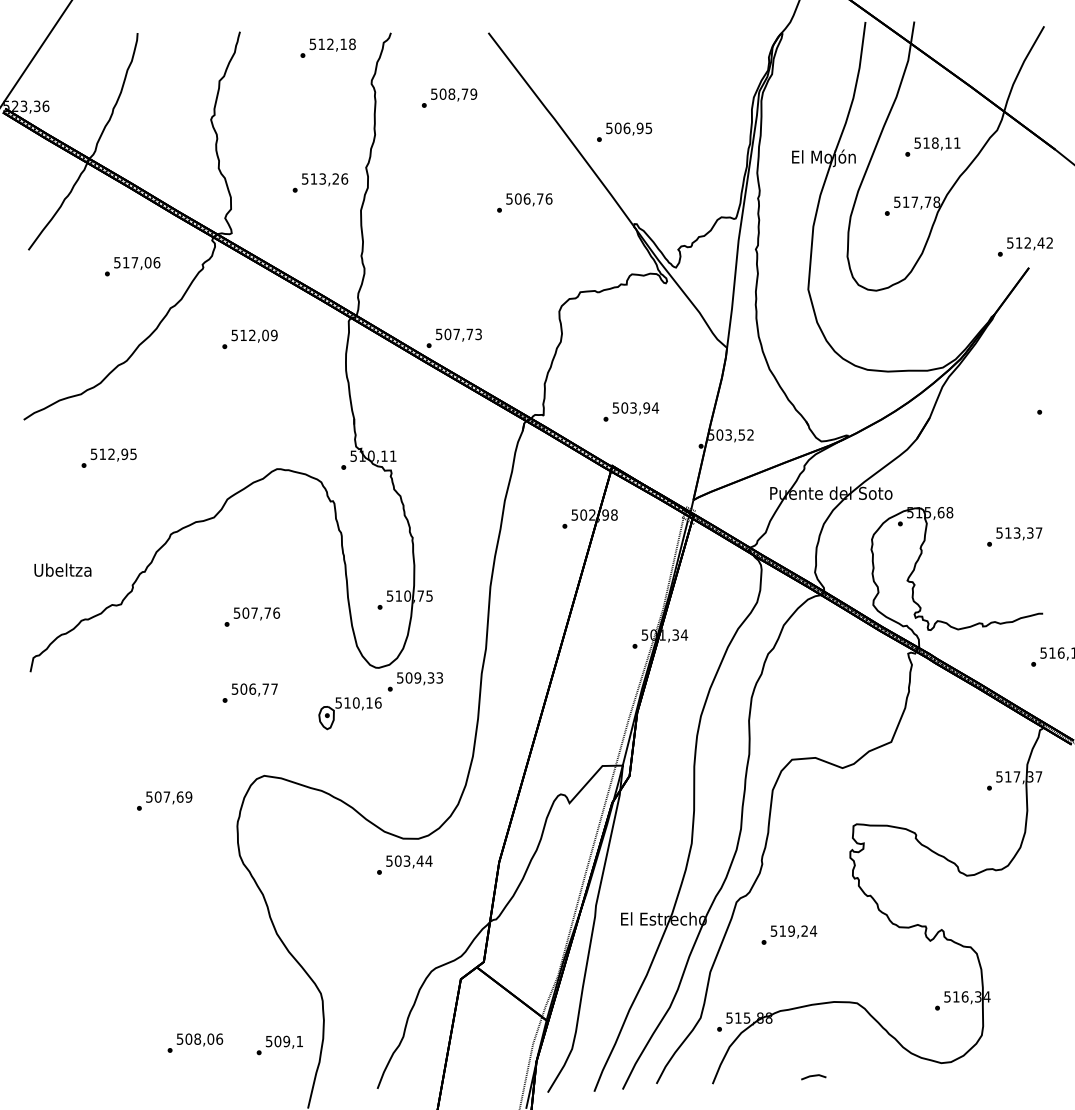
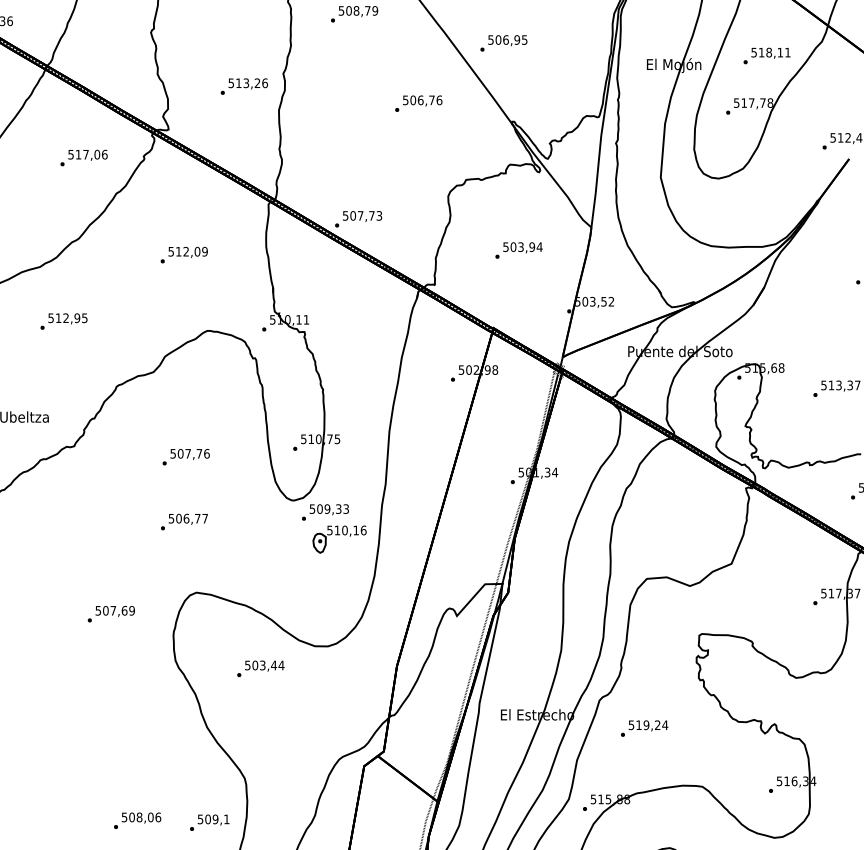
text: (249, 339) -> (183, 255), moved
text: (631, 411) -> (519, 250), moved
part: (349, 713) -> (339, 539), moved
text: (404, 864) -> (260, 668), moved

